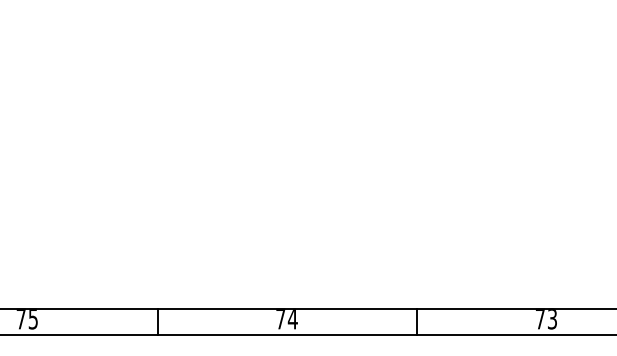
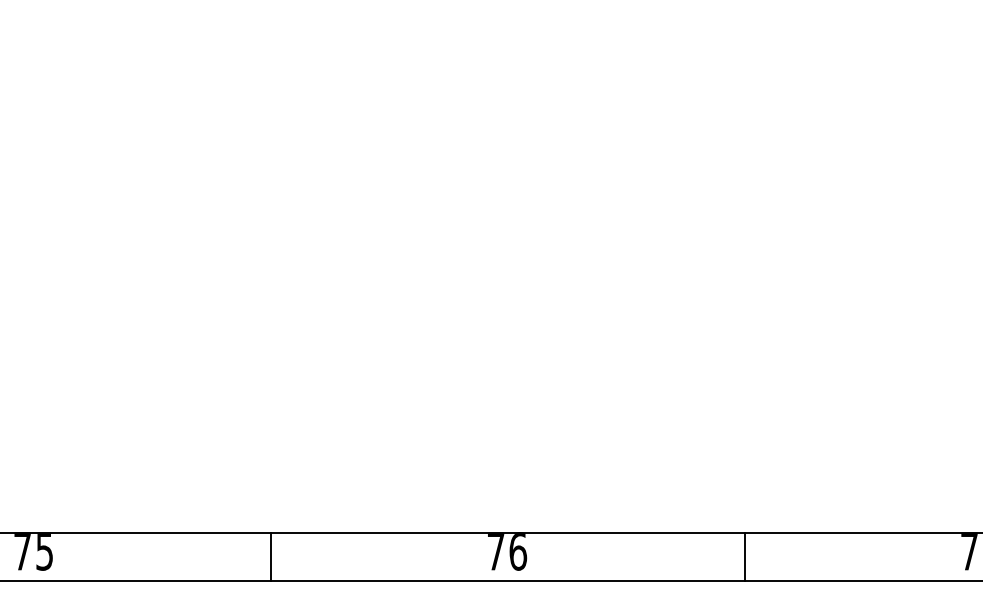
text: (292, 319) -> (517, 552), 74 -> 76

